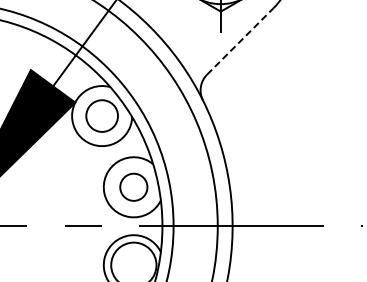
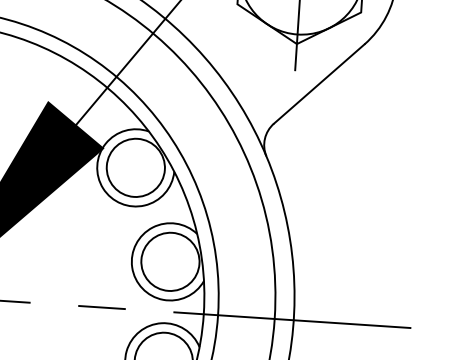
line: (240, 41) -> (319, 84), dashed -> solid
circle: (101, 115) -> (135, 167), size x1.43
circle: (133, 186) -> (170, 260), size x1.67

